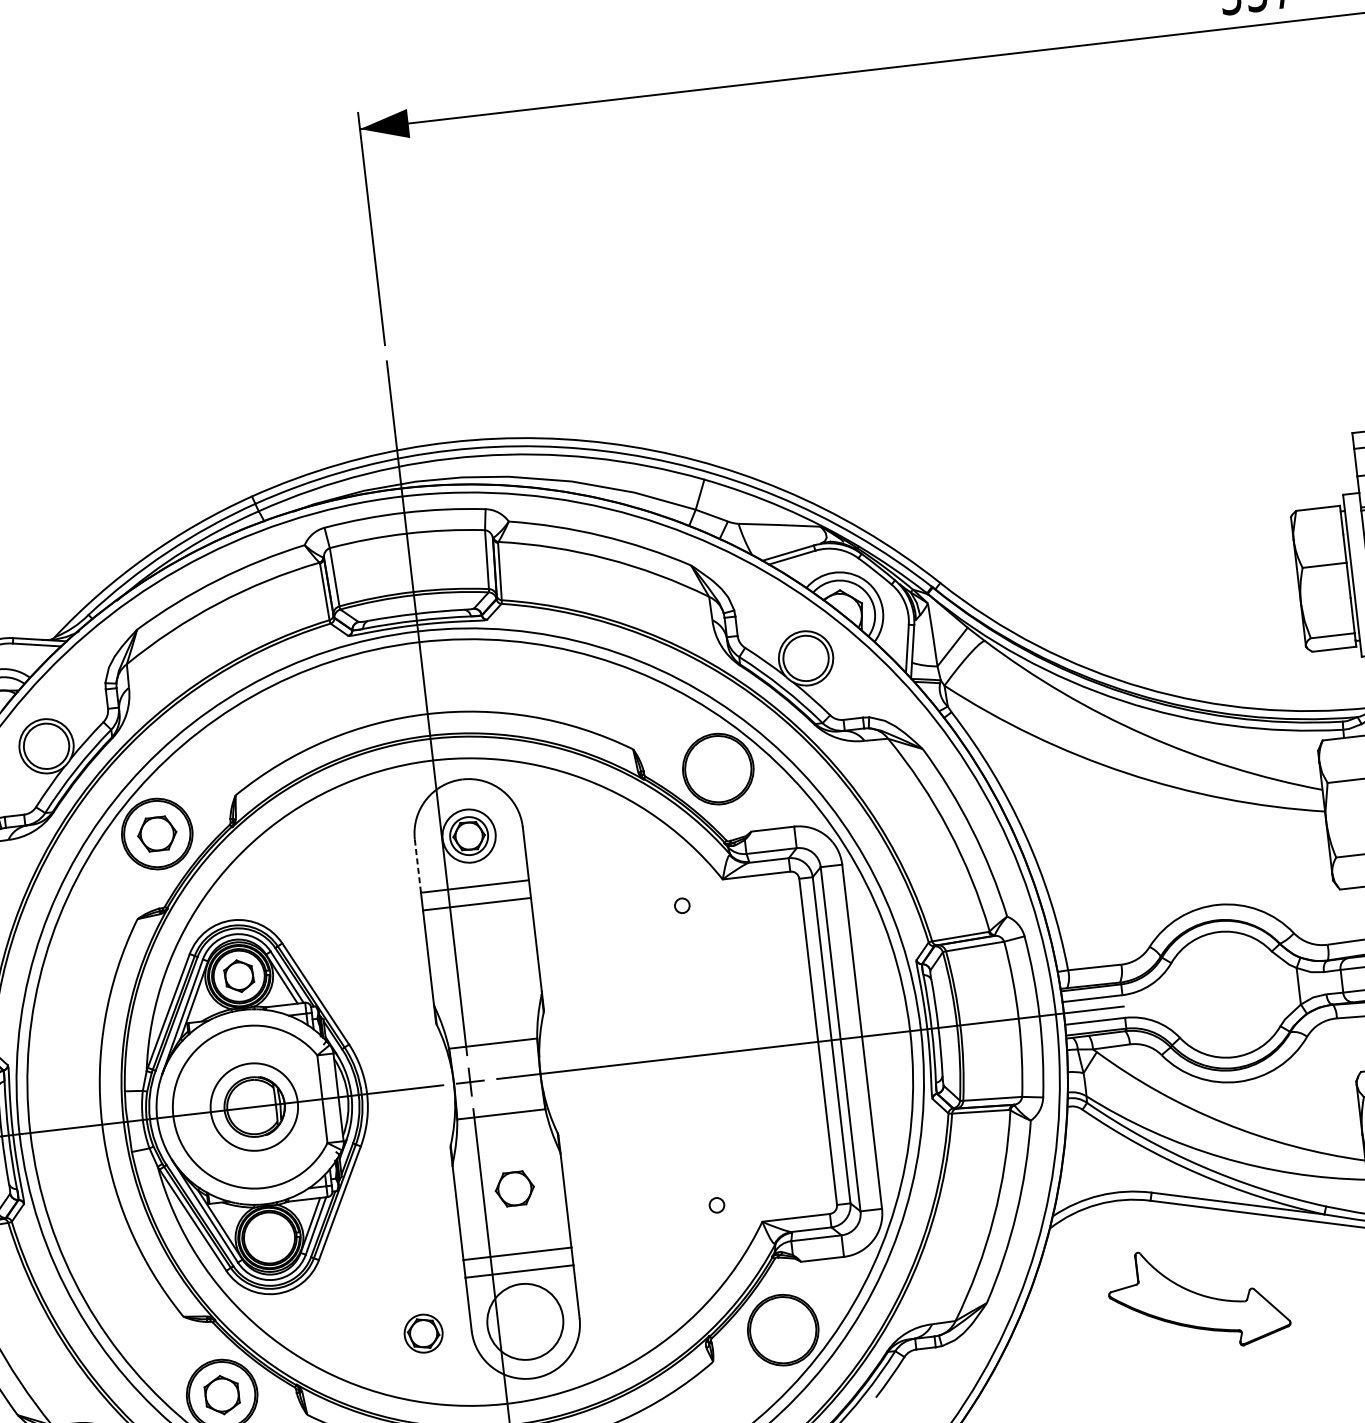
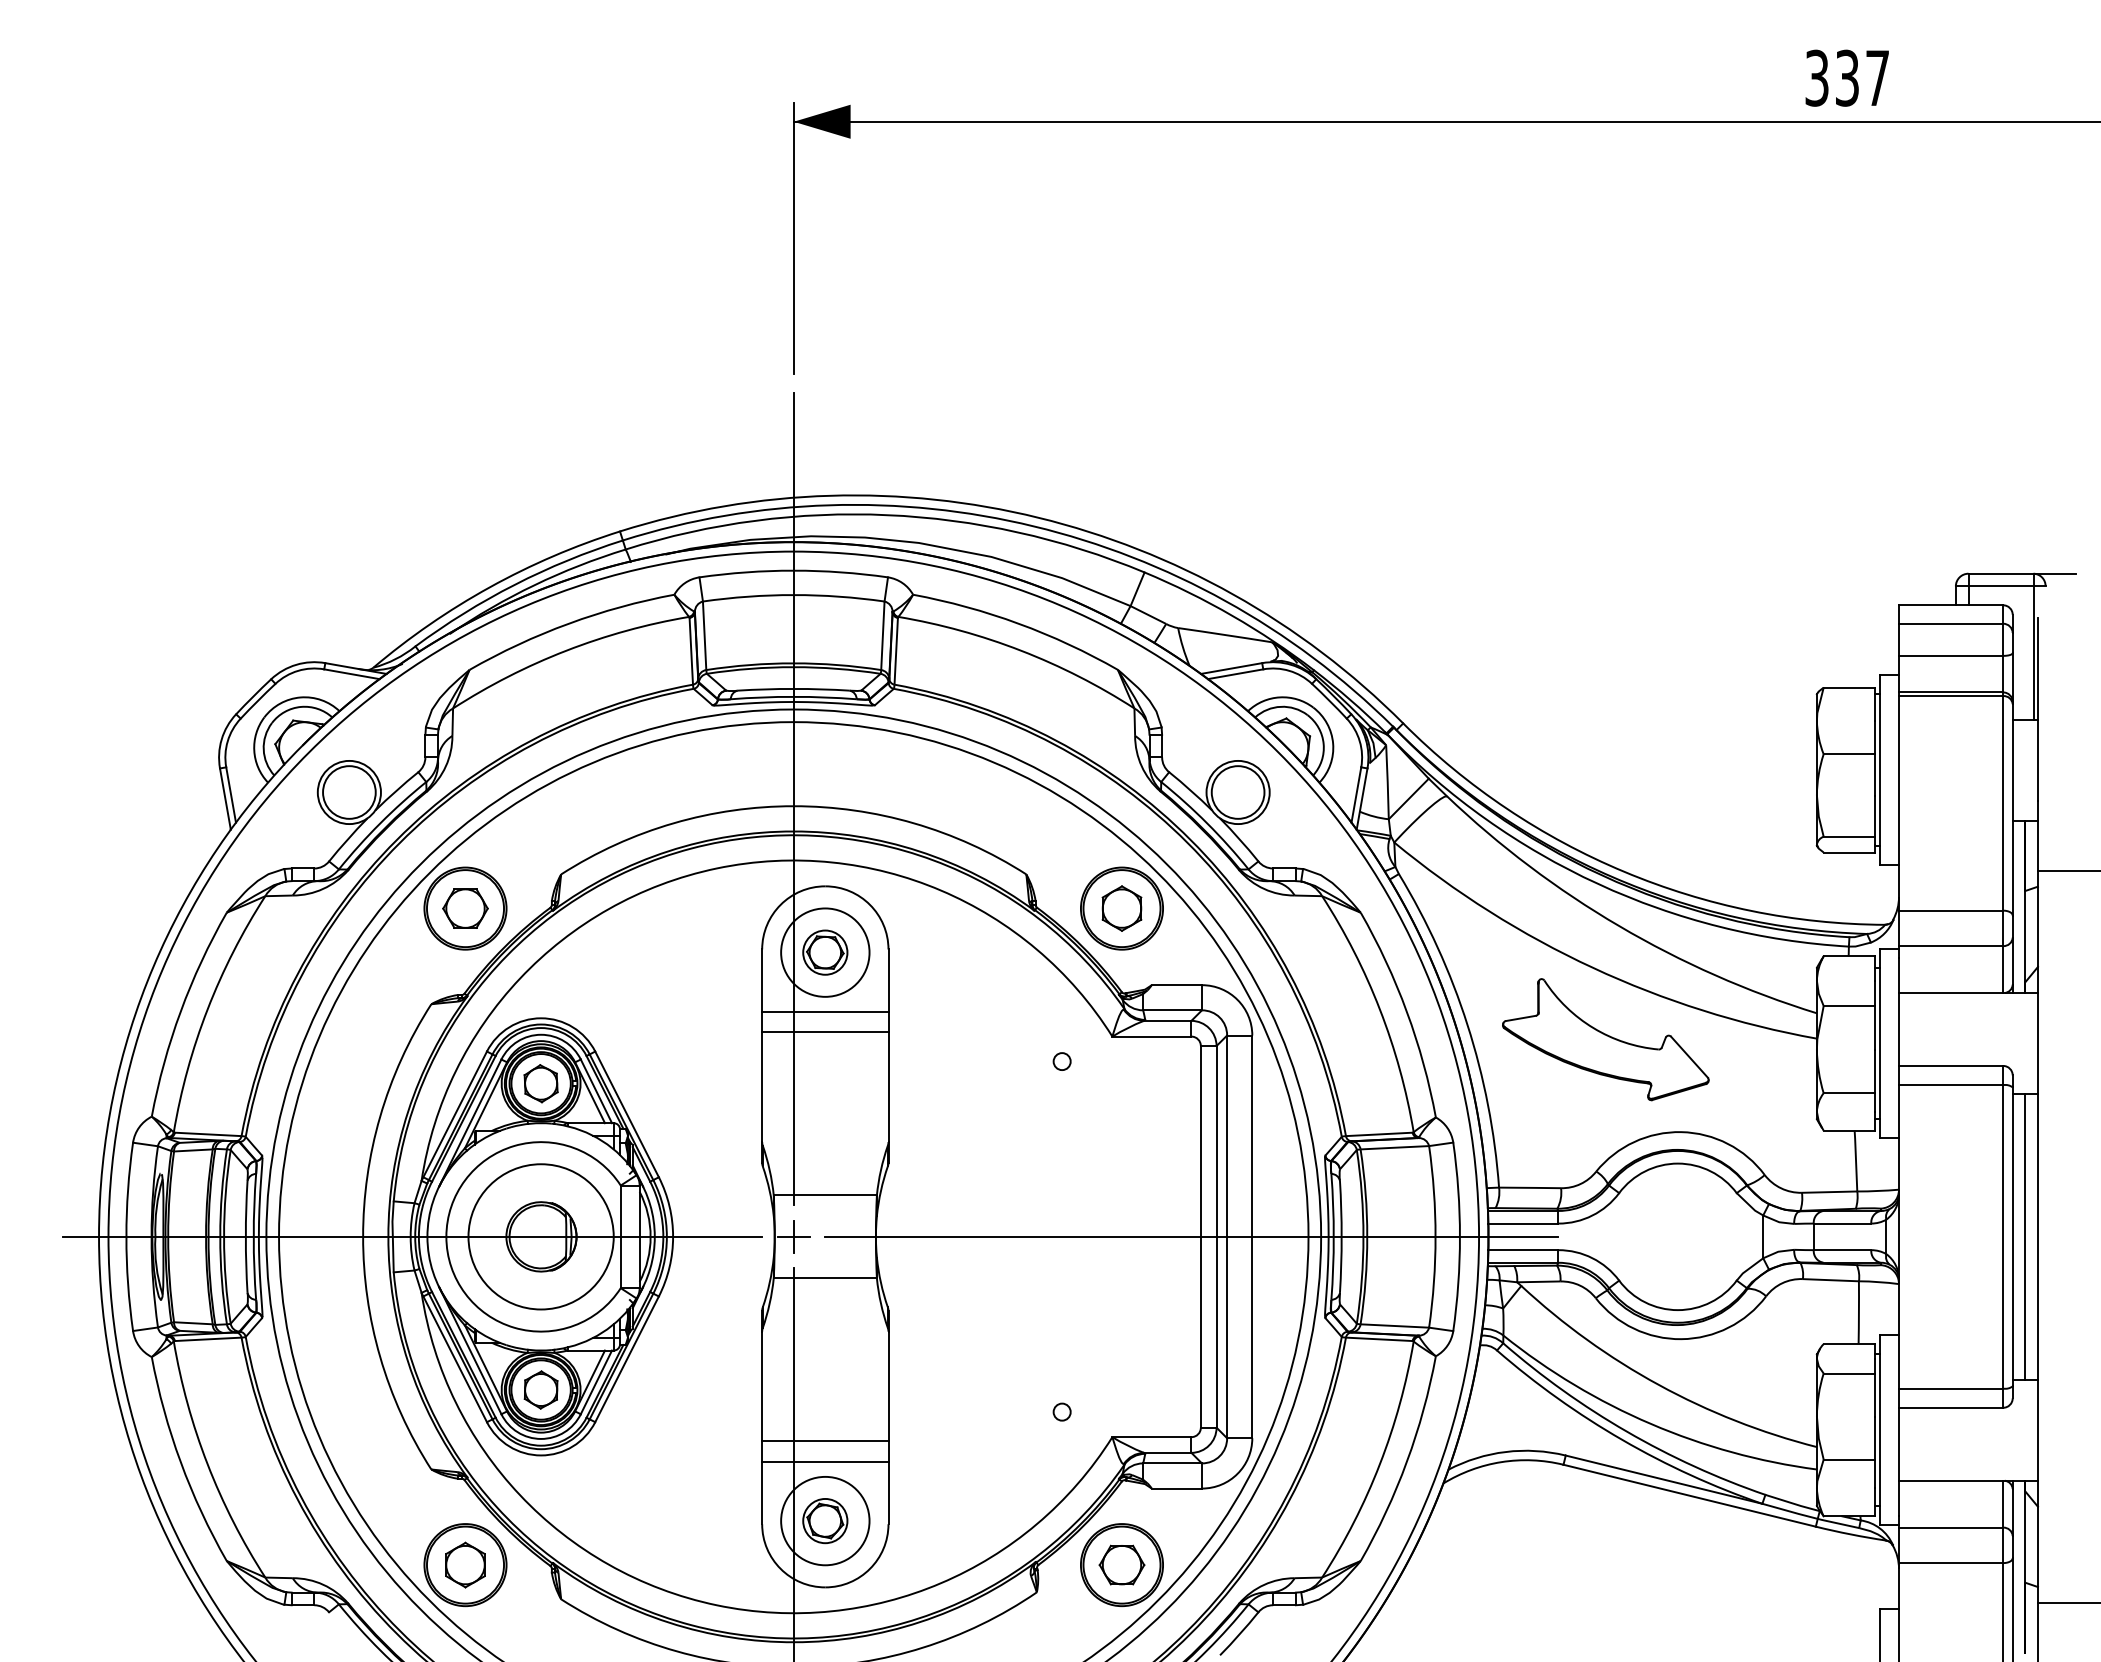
part: (717, 769) -> (1121, 908), added
circle: (469, 835) -> (825, 952), size x1.43
line: (418, 866) -> (762, 981), dashed -> solid
circle: (253, 1106) -> (540, 1236), size x1.43
part: (514, 1188) -> (1121, 1564), moved
part: (268, 1237) -> (540, 1389), added
part: (1198, 1298) -> (1605, 1039), moved
part: (423, 1333) -> (825, 1521), moved

